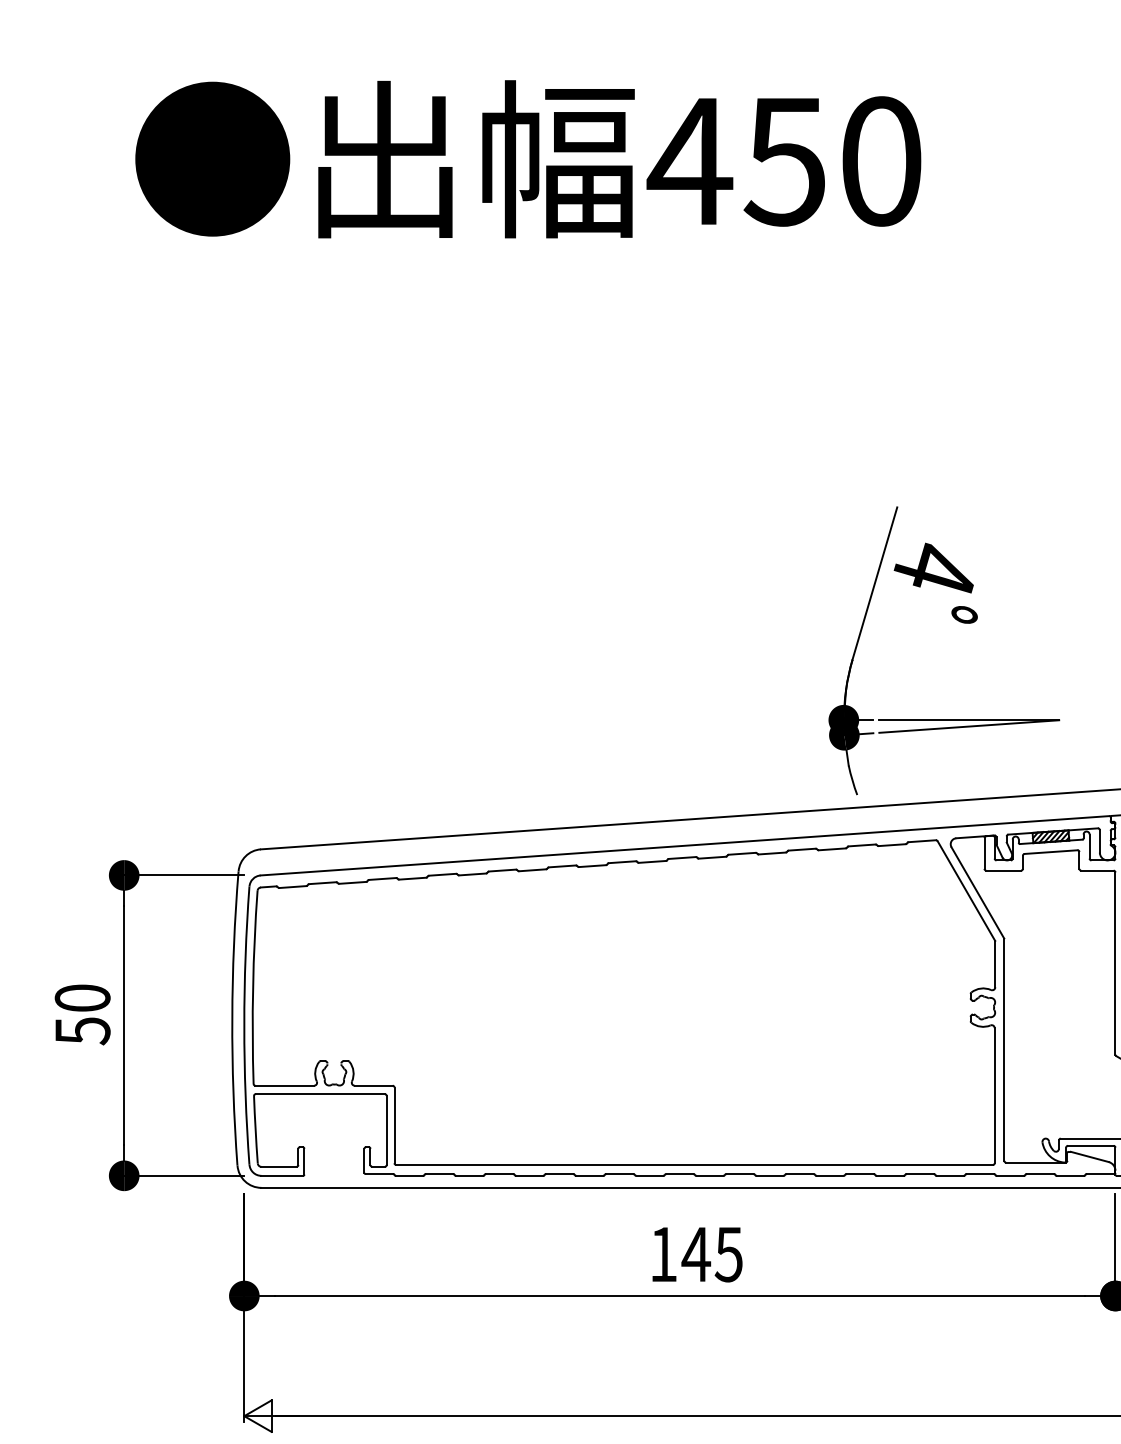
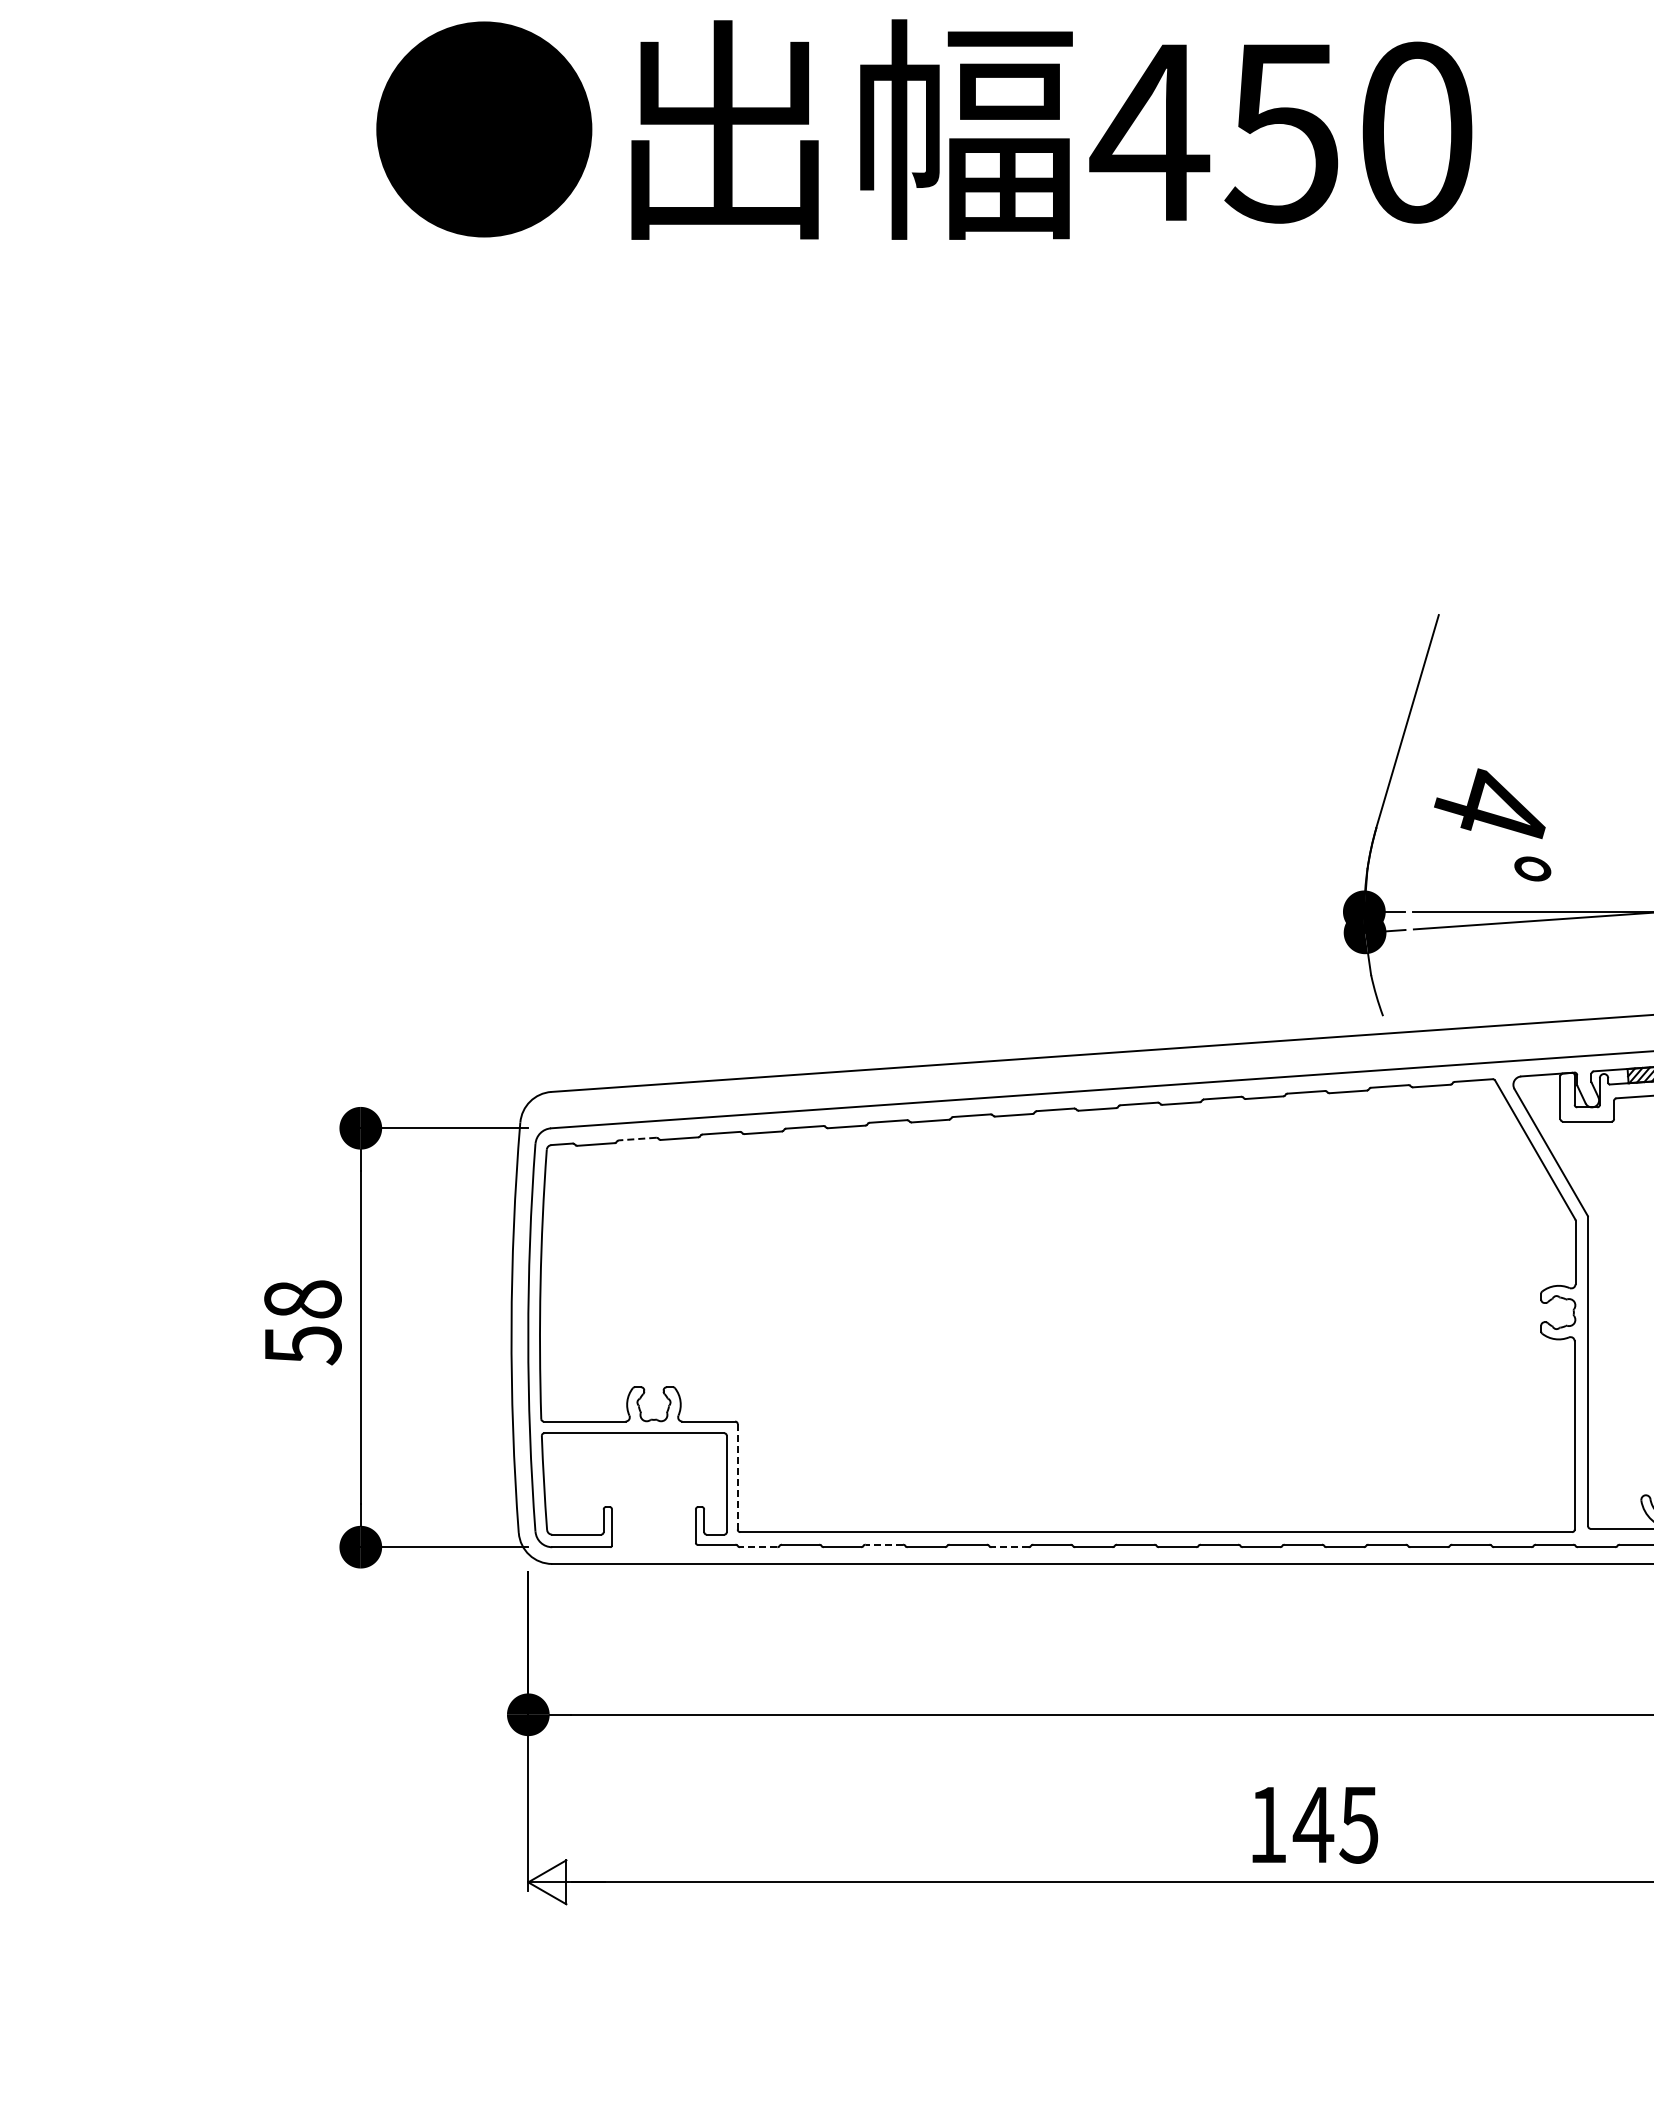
text: (935, 583) -> (1492, 824), moved
line: (322, 883) -> (637, 1139), solid -> dashed
text: (82, 998) -> (302, 1299), 50 -> 58
line: (394, 1125) -> (737, 1476), solid -> dashed
line: (499, 1173) -> (884, 1544), solid -> dashed
line: (409, 1176) -> (758, 1547), solid -> dashed
line: (590, 1176) -> (1010, 1547), solid -> dashed
text: (697, 1254) -> (1315, 1825), moved

